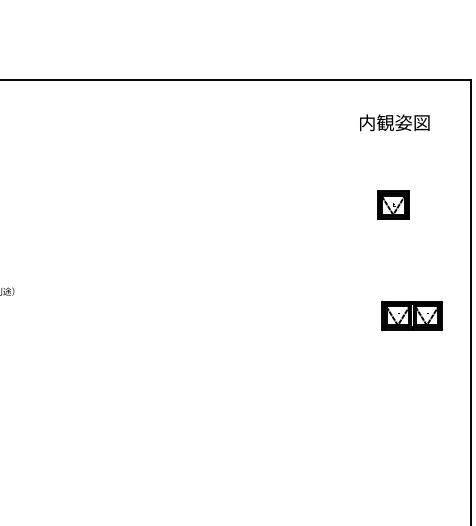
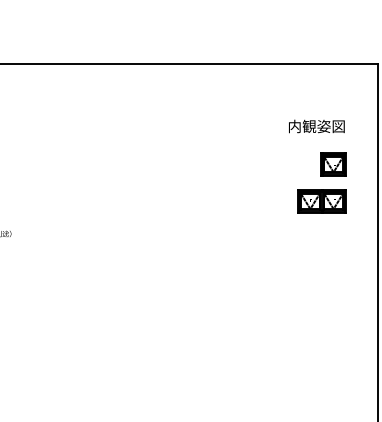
text: (394, 122) -> (316, 126), moved
part: (393, 205) -> (333, 164), moved
part: (411, 315) -> (321, 201), moved

